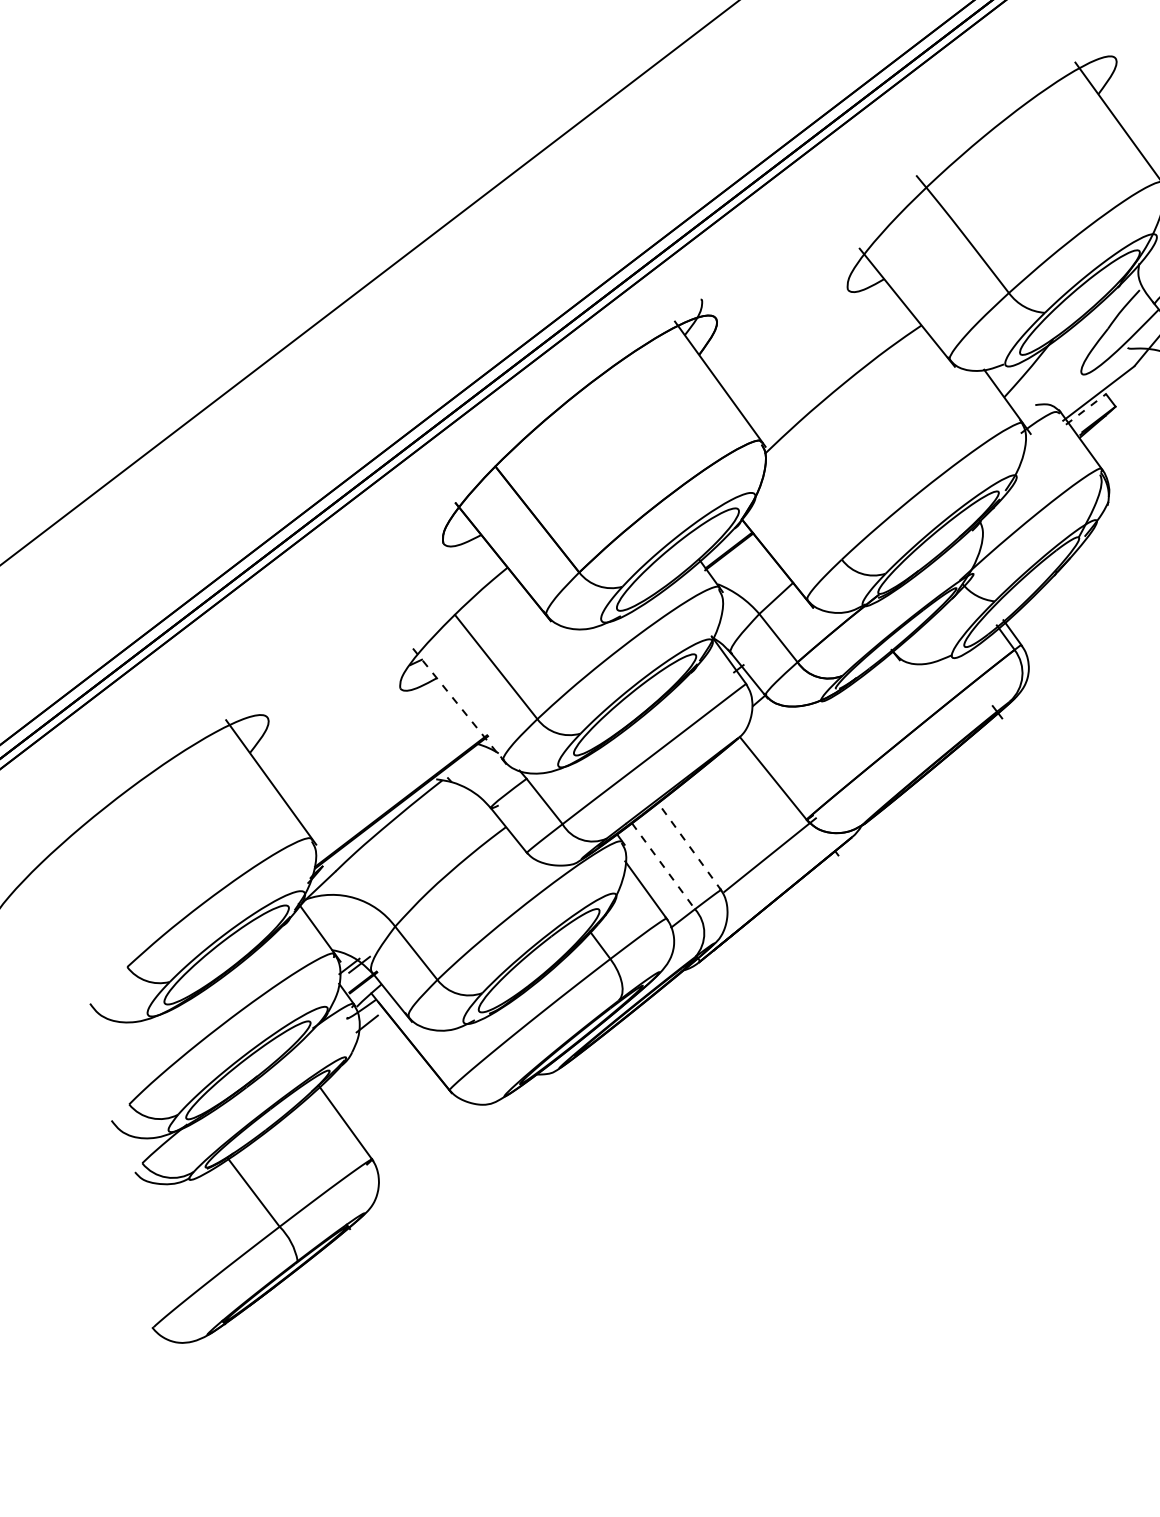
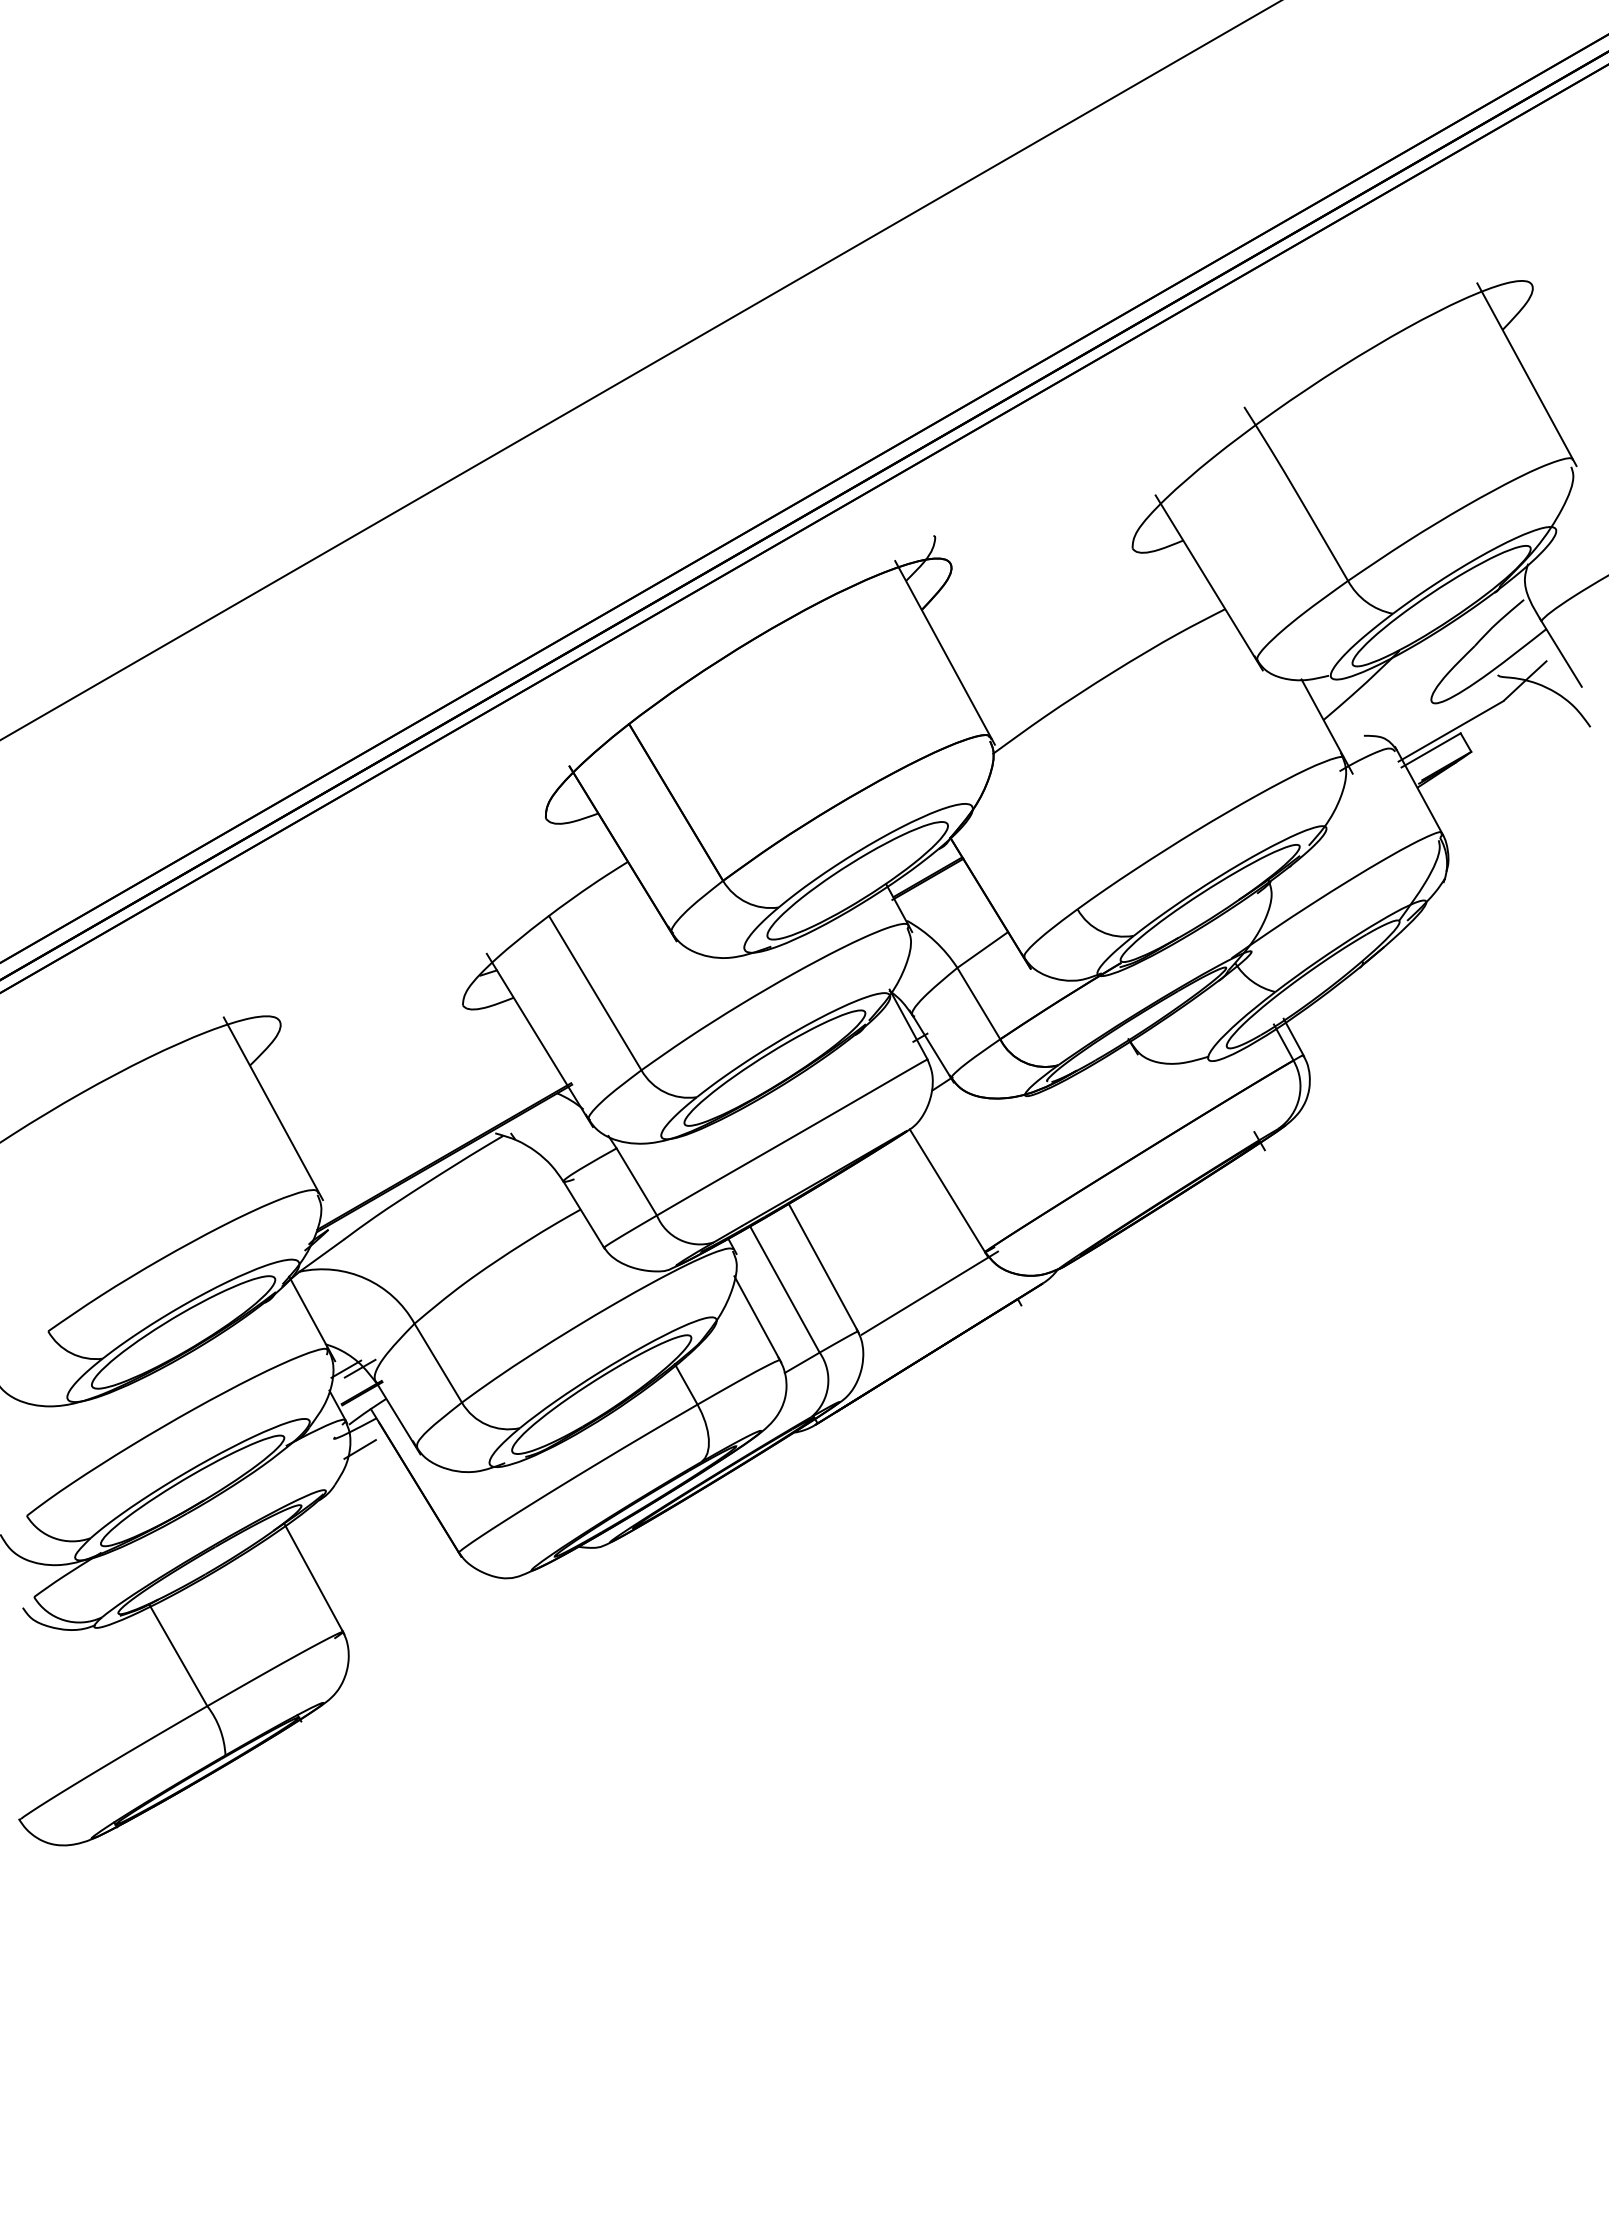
line: (1086, 409) -> (1431, 750), dashed -> solid
line: (459, 707) -> (539, 1040), dashed -> solid
line: (689, 847) -> (823, 1268), dashed -> solid
line: (663, 866) -> (785, 1289), dashed -> solid

